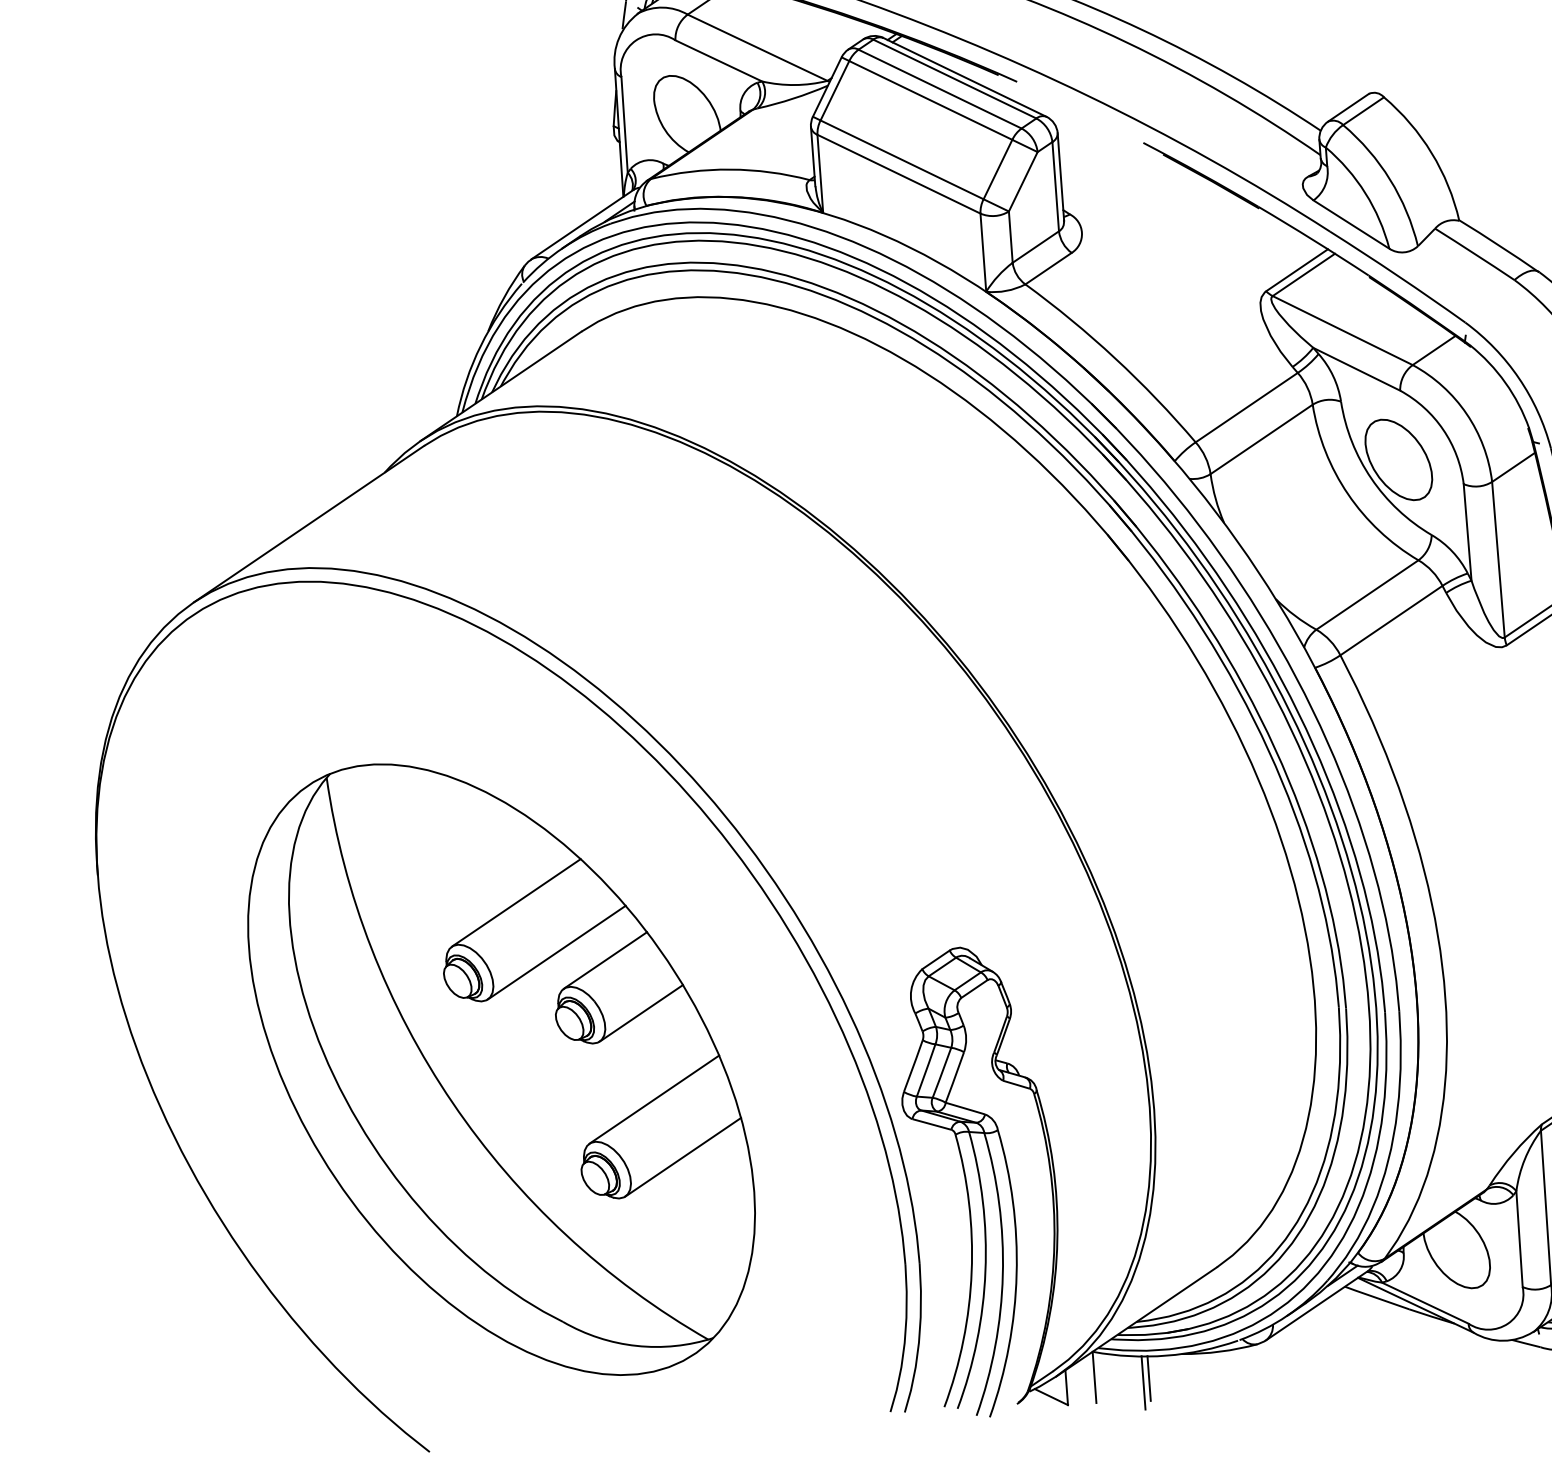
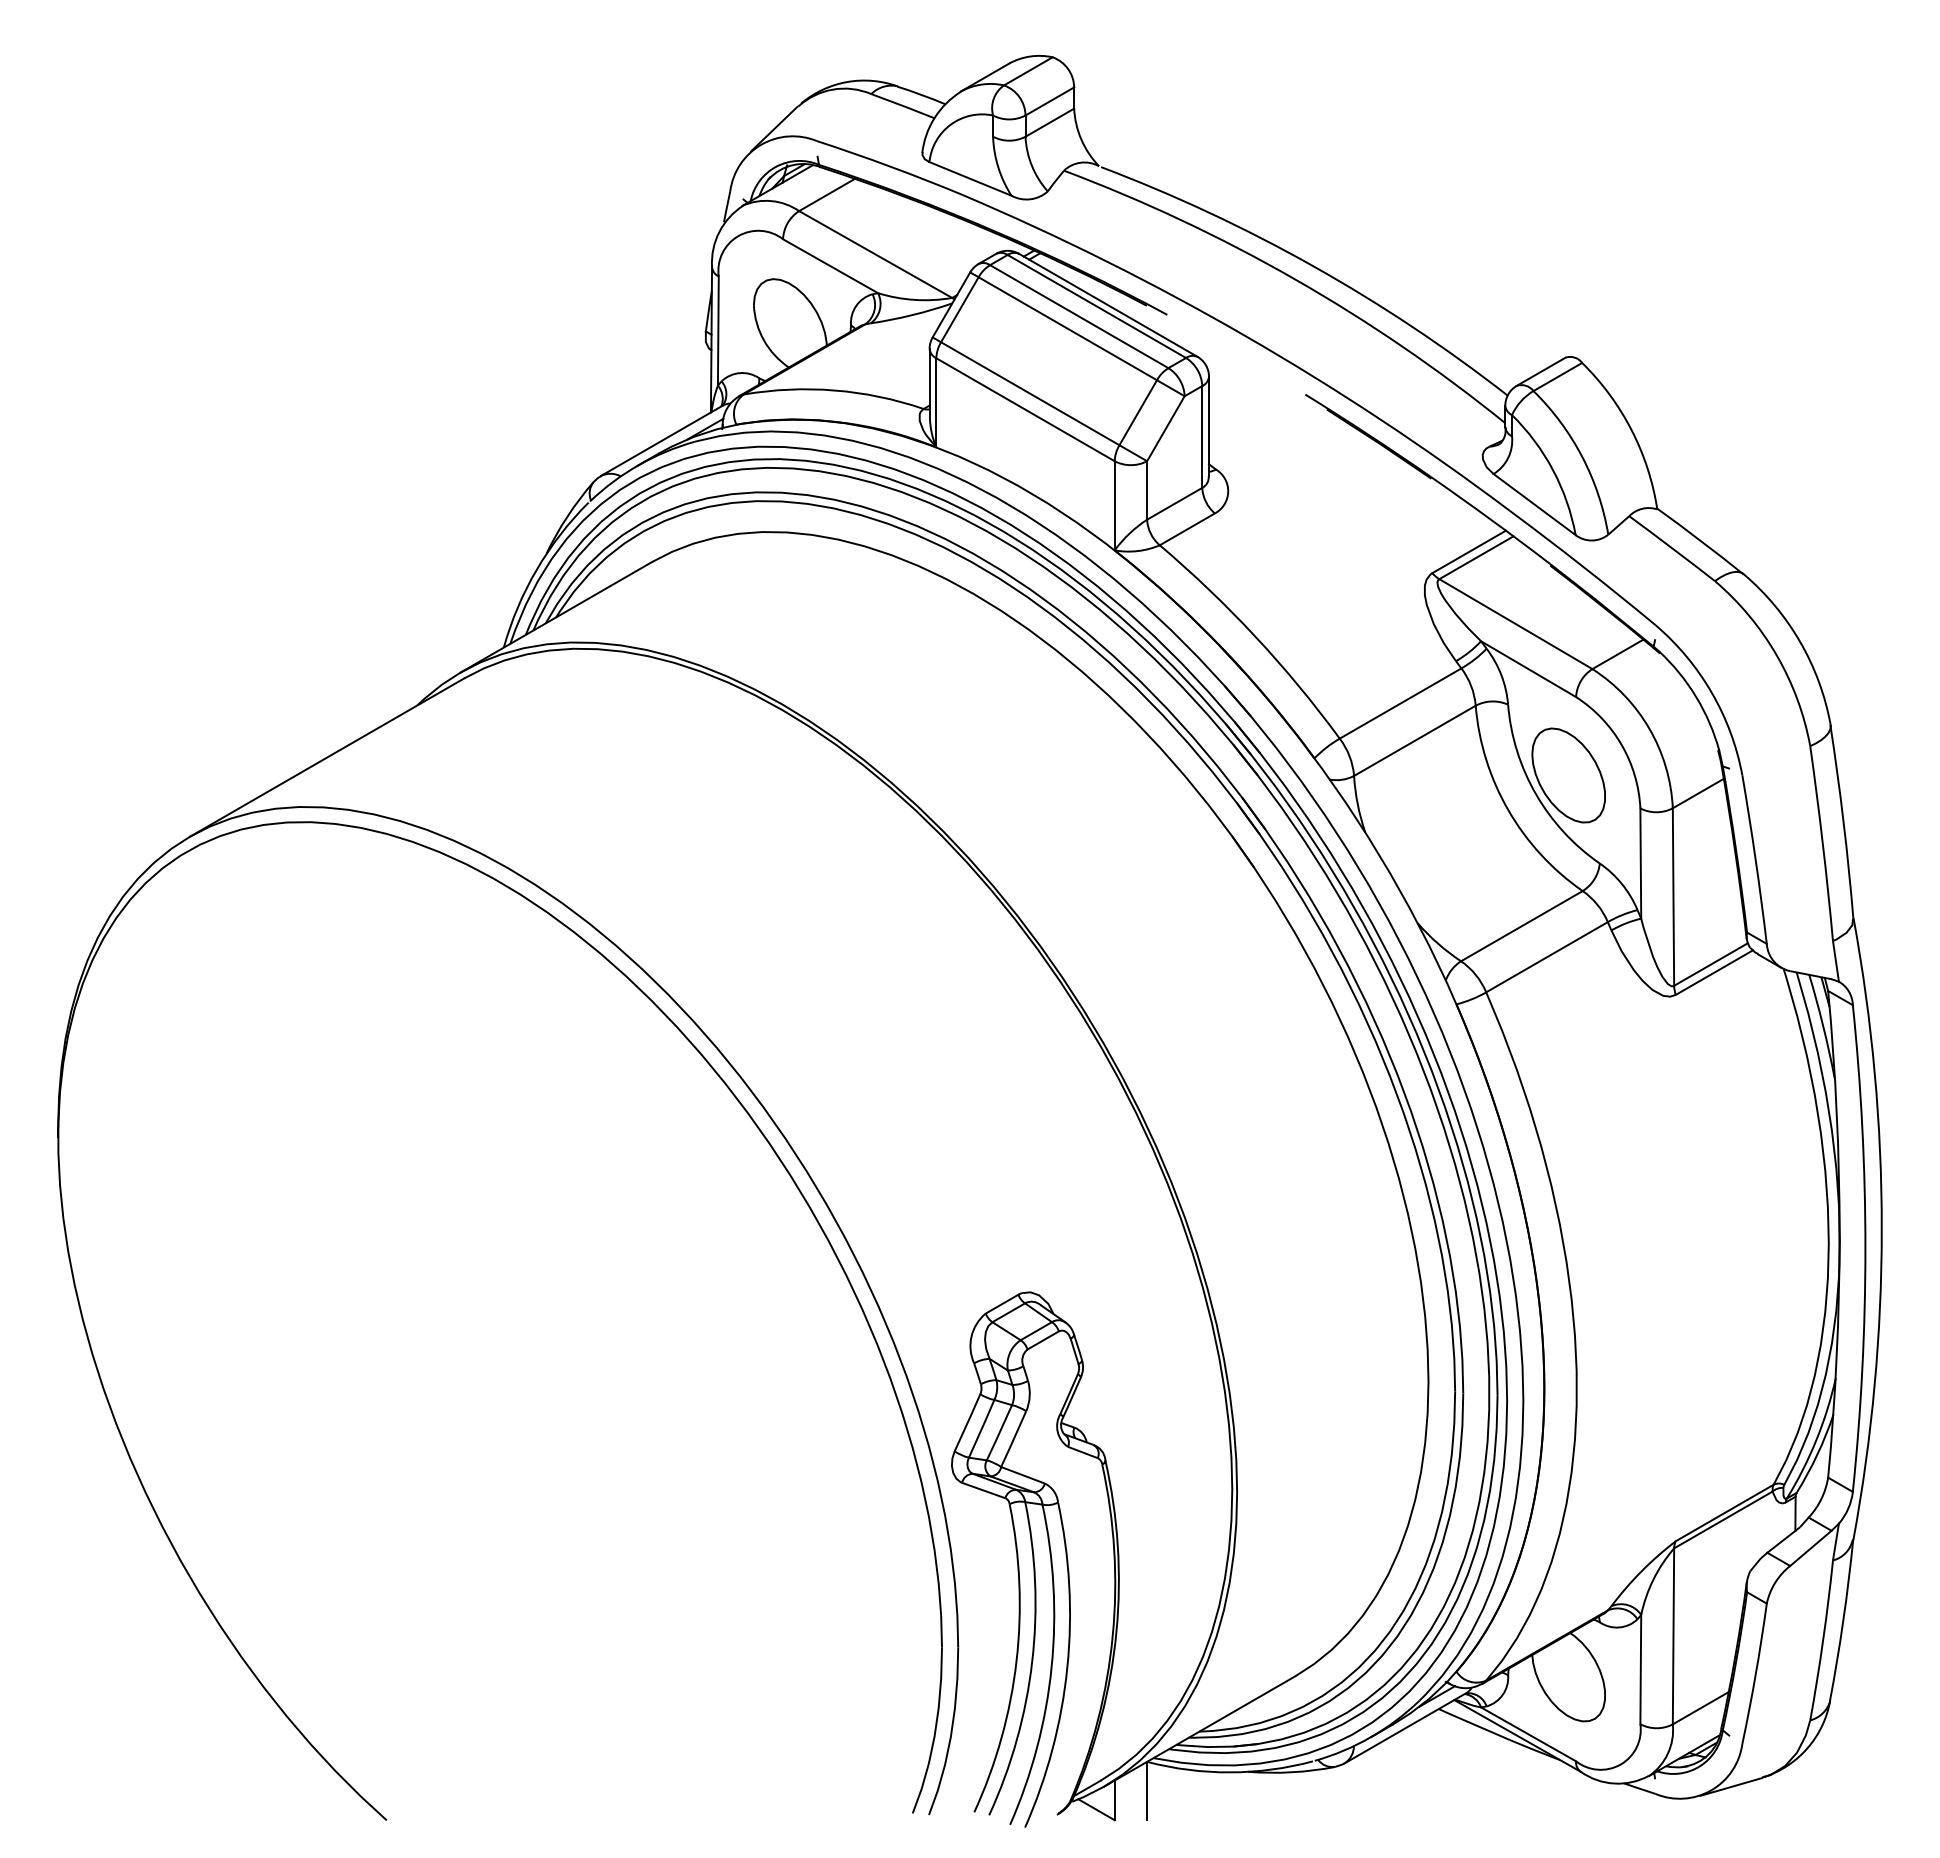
part: (501, 1069) -> (499, 1392), removed
line: (1149, 1378) -> (1209, 1796), removed
line: (1143, 1382) -> (1202, 1800), removed

